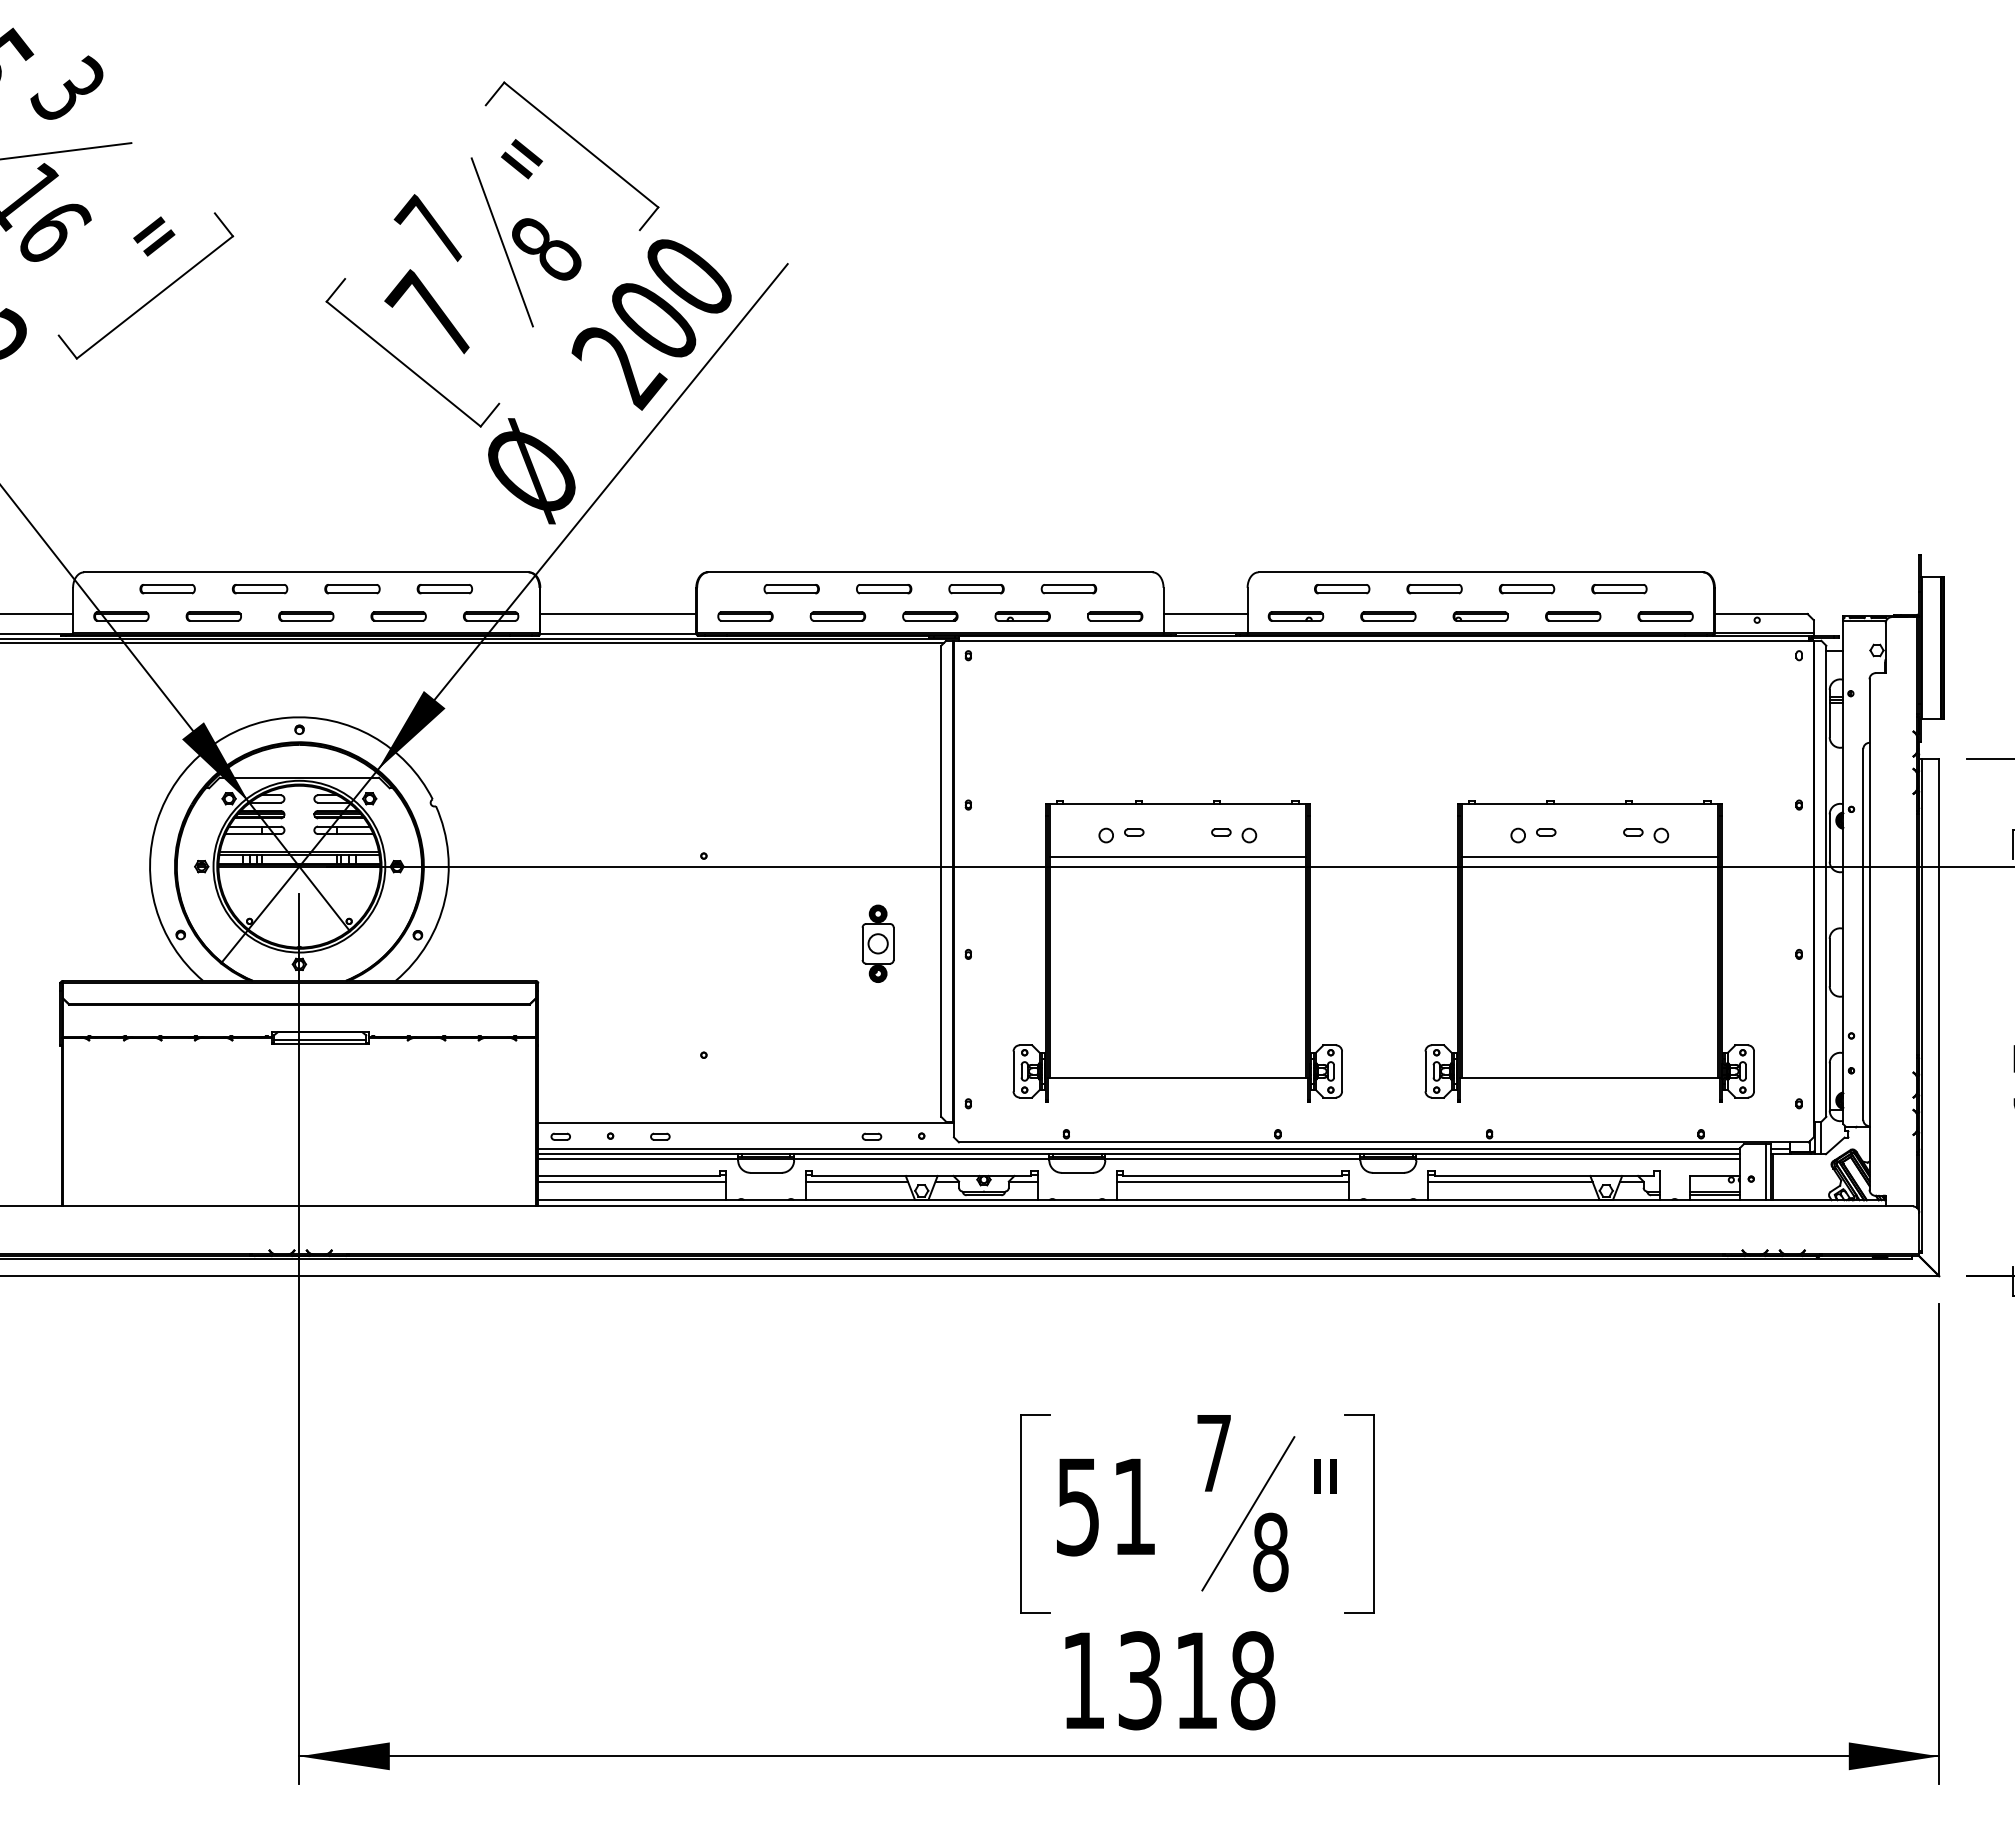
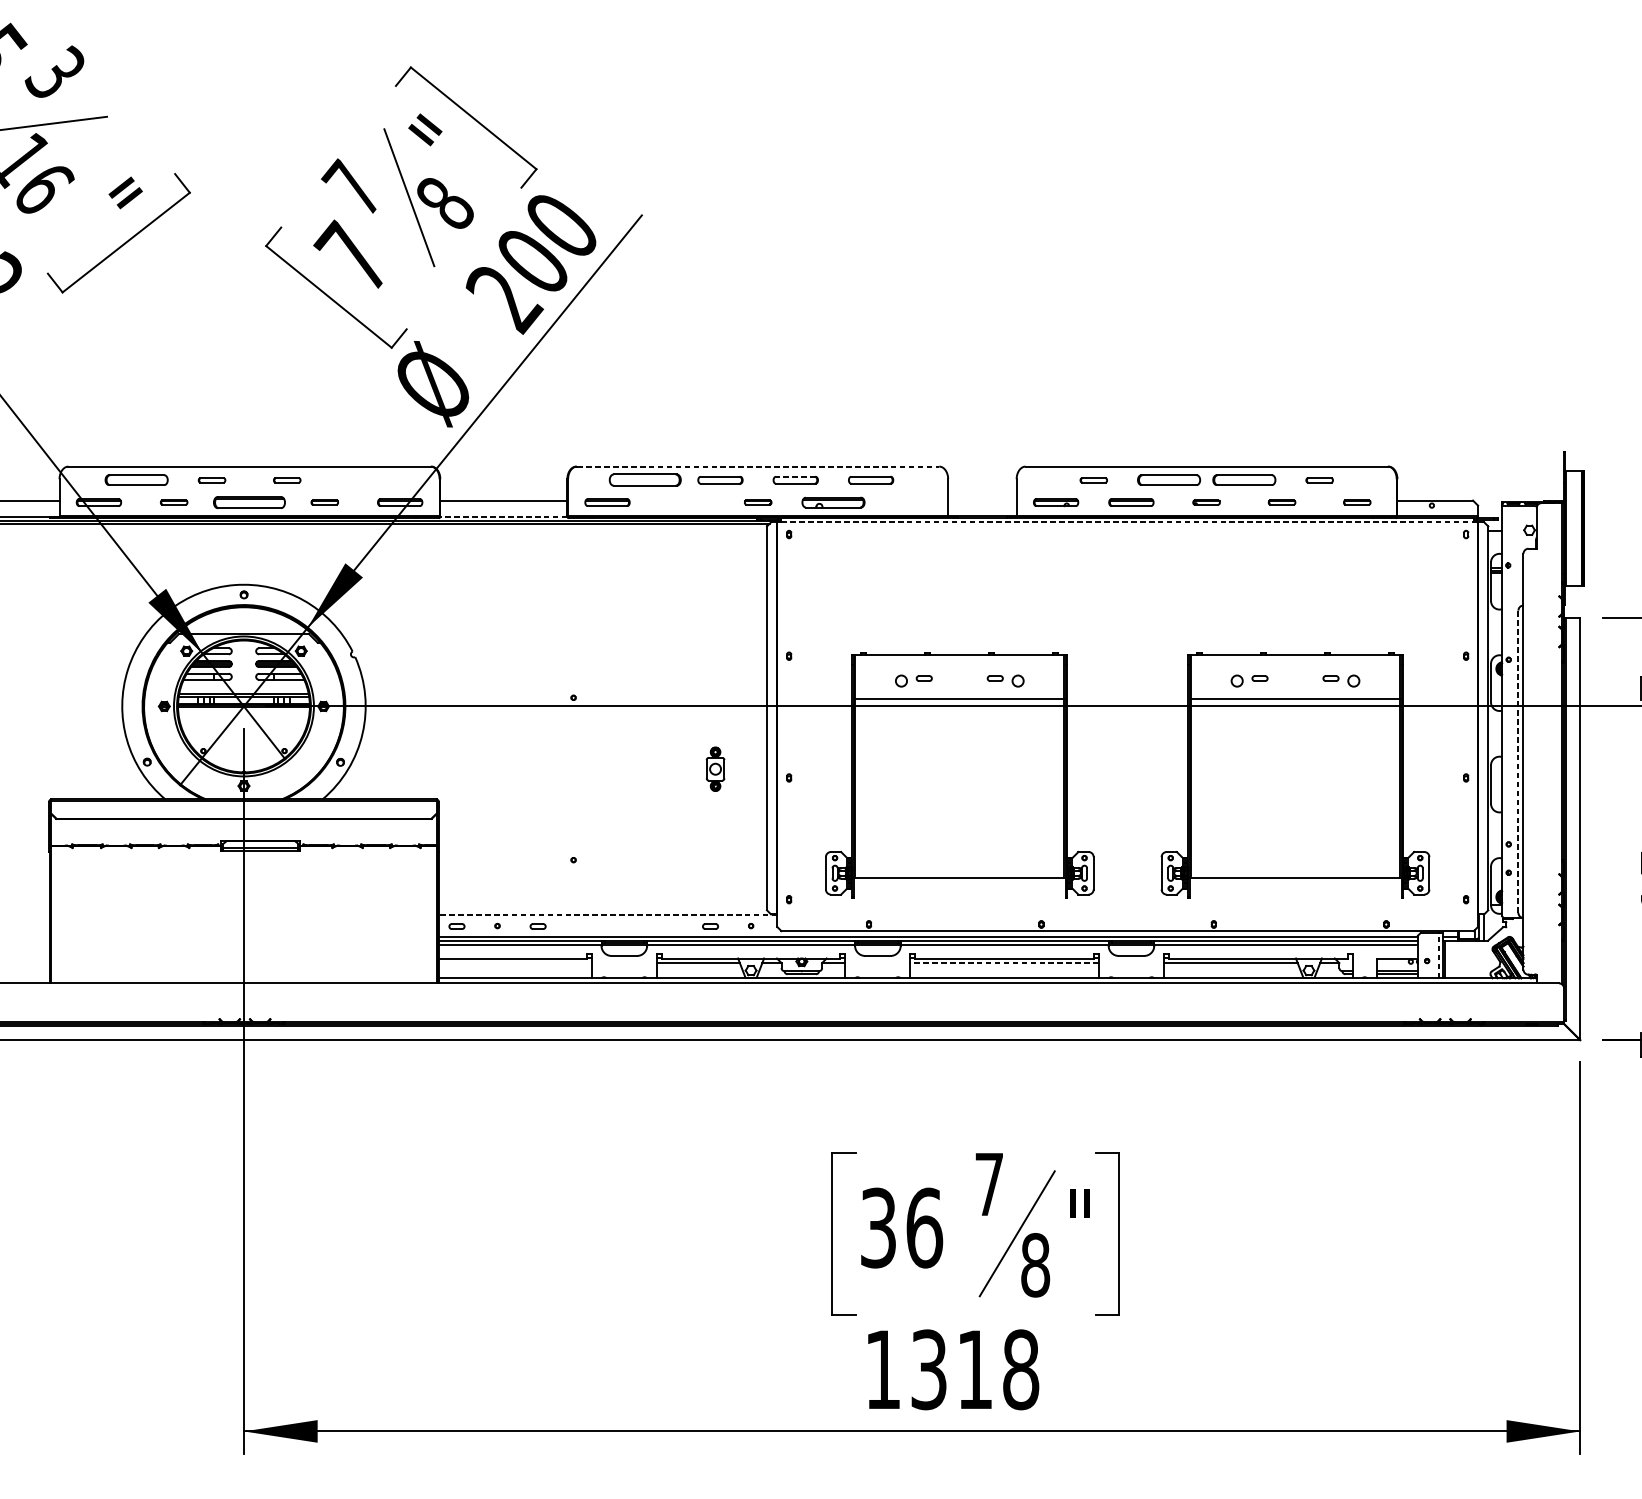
line: (930, 572) -> (758, 466), solid -> dashed
line: (976, 584) -> (795, 476), solid -> dashed
part: (167, 589) -> (136, 480), size x1.4
part: (260, 589) -> (212, 480), size x0.6
part: (352, 589) -> (287, 480), size x0.6
part: (444, 589) -> (362, 480), removed
part: (791, 589) -> (644, 480), size x1.6
part: (1342, 589) -> (1093, 480), size x0.6
part: (1434, 589) -> (1168, 480), size x1.4
part: (1526, 589) -> (1243, 480), size x1.4
part: (1619, 589) -> (1319, 480), size x0.6
line: (1205, 614) -> (982, 500), removed
part: (213, 616) -> (173, 502), size x0.6
part: (306, 616) -> (249, 502), size x1.6
part: (398, 616) -> (324, 502), size x0.6
part: (837, 616) -> (682, 502), removed
part: (930, 616) -> (758, 502), size x0.6
part: (1022, 616) -> (833, 502), size x1.4
part: (1115, 616) -> (909, 502), removed
part: (1480, 616) -> (1206, 502), size x0.6
part: (1573, 616) -> (1282, 502), size x0.6
part: (1665, 616) -> (1357, 502), size x0.6
line: (618, 633) -> (504, 516), solid -> dashed
line: (1384, 640) -> (1128, 522), solid -> dashed
line: (1863, 934) -> (1518, 761), solid -> dashed
part: (877, 943) -> (715, 769), size x0.7
line: (746, 1123) -> (608, 915), solid -> dashed
line: (1766, 1171) -> (1439, 954), solid -> dashed
line: (632, 1181) -> (515, 963), removed
line: (1232, 1181) -> (1004, 963), solid -> dashed
text: (1107, 1506) -> (902, 1227), 51 -> 36

